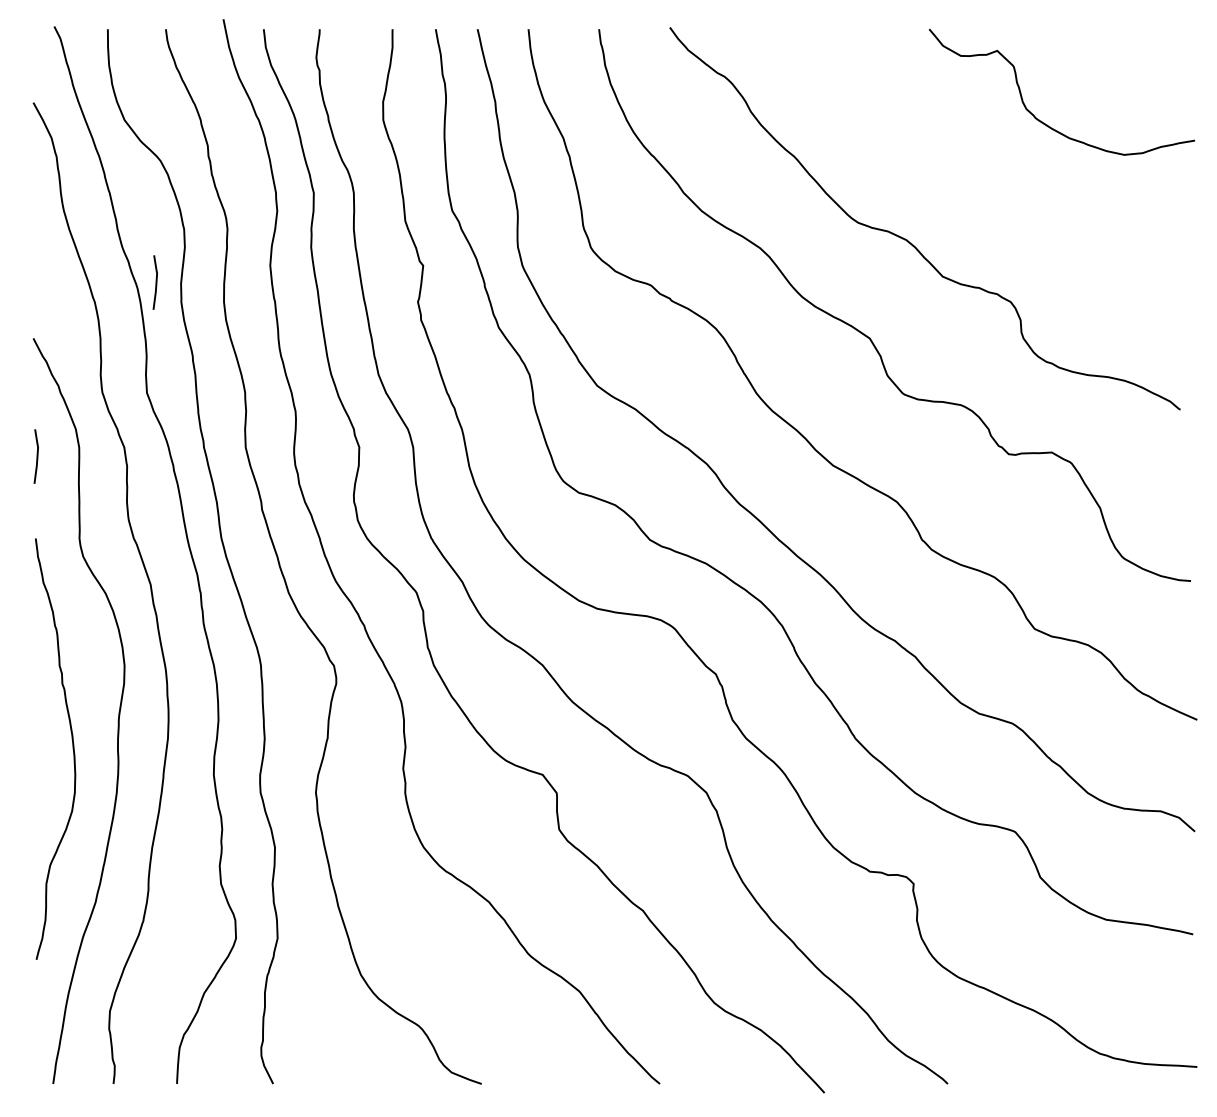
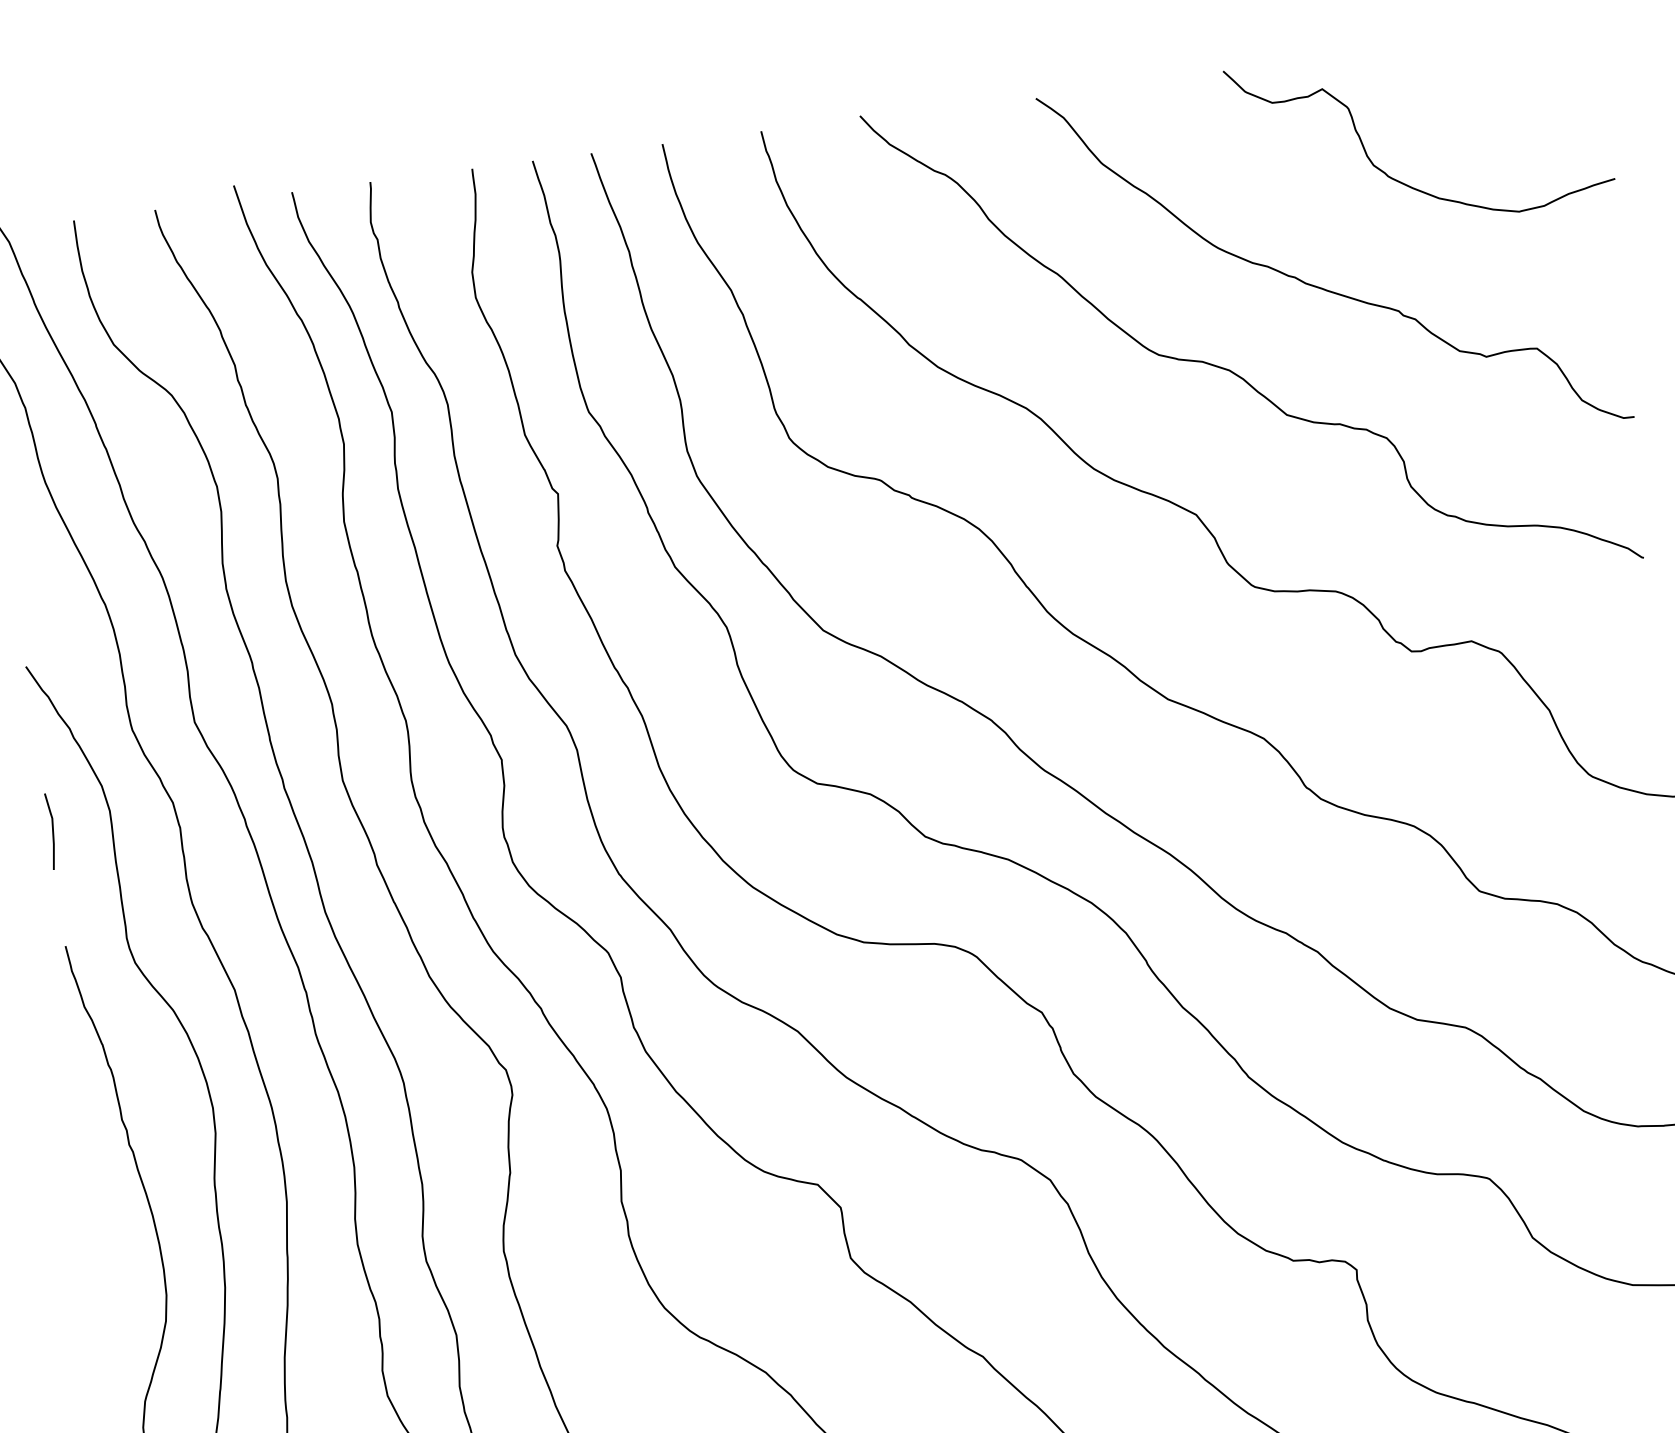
curve: (980, 190) -> (1324, 287), added
line: (155, 282) -> (186, 566), removed

